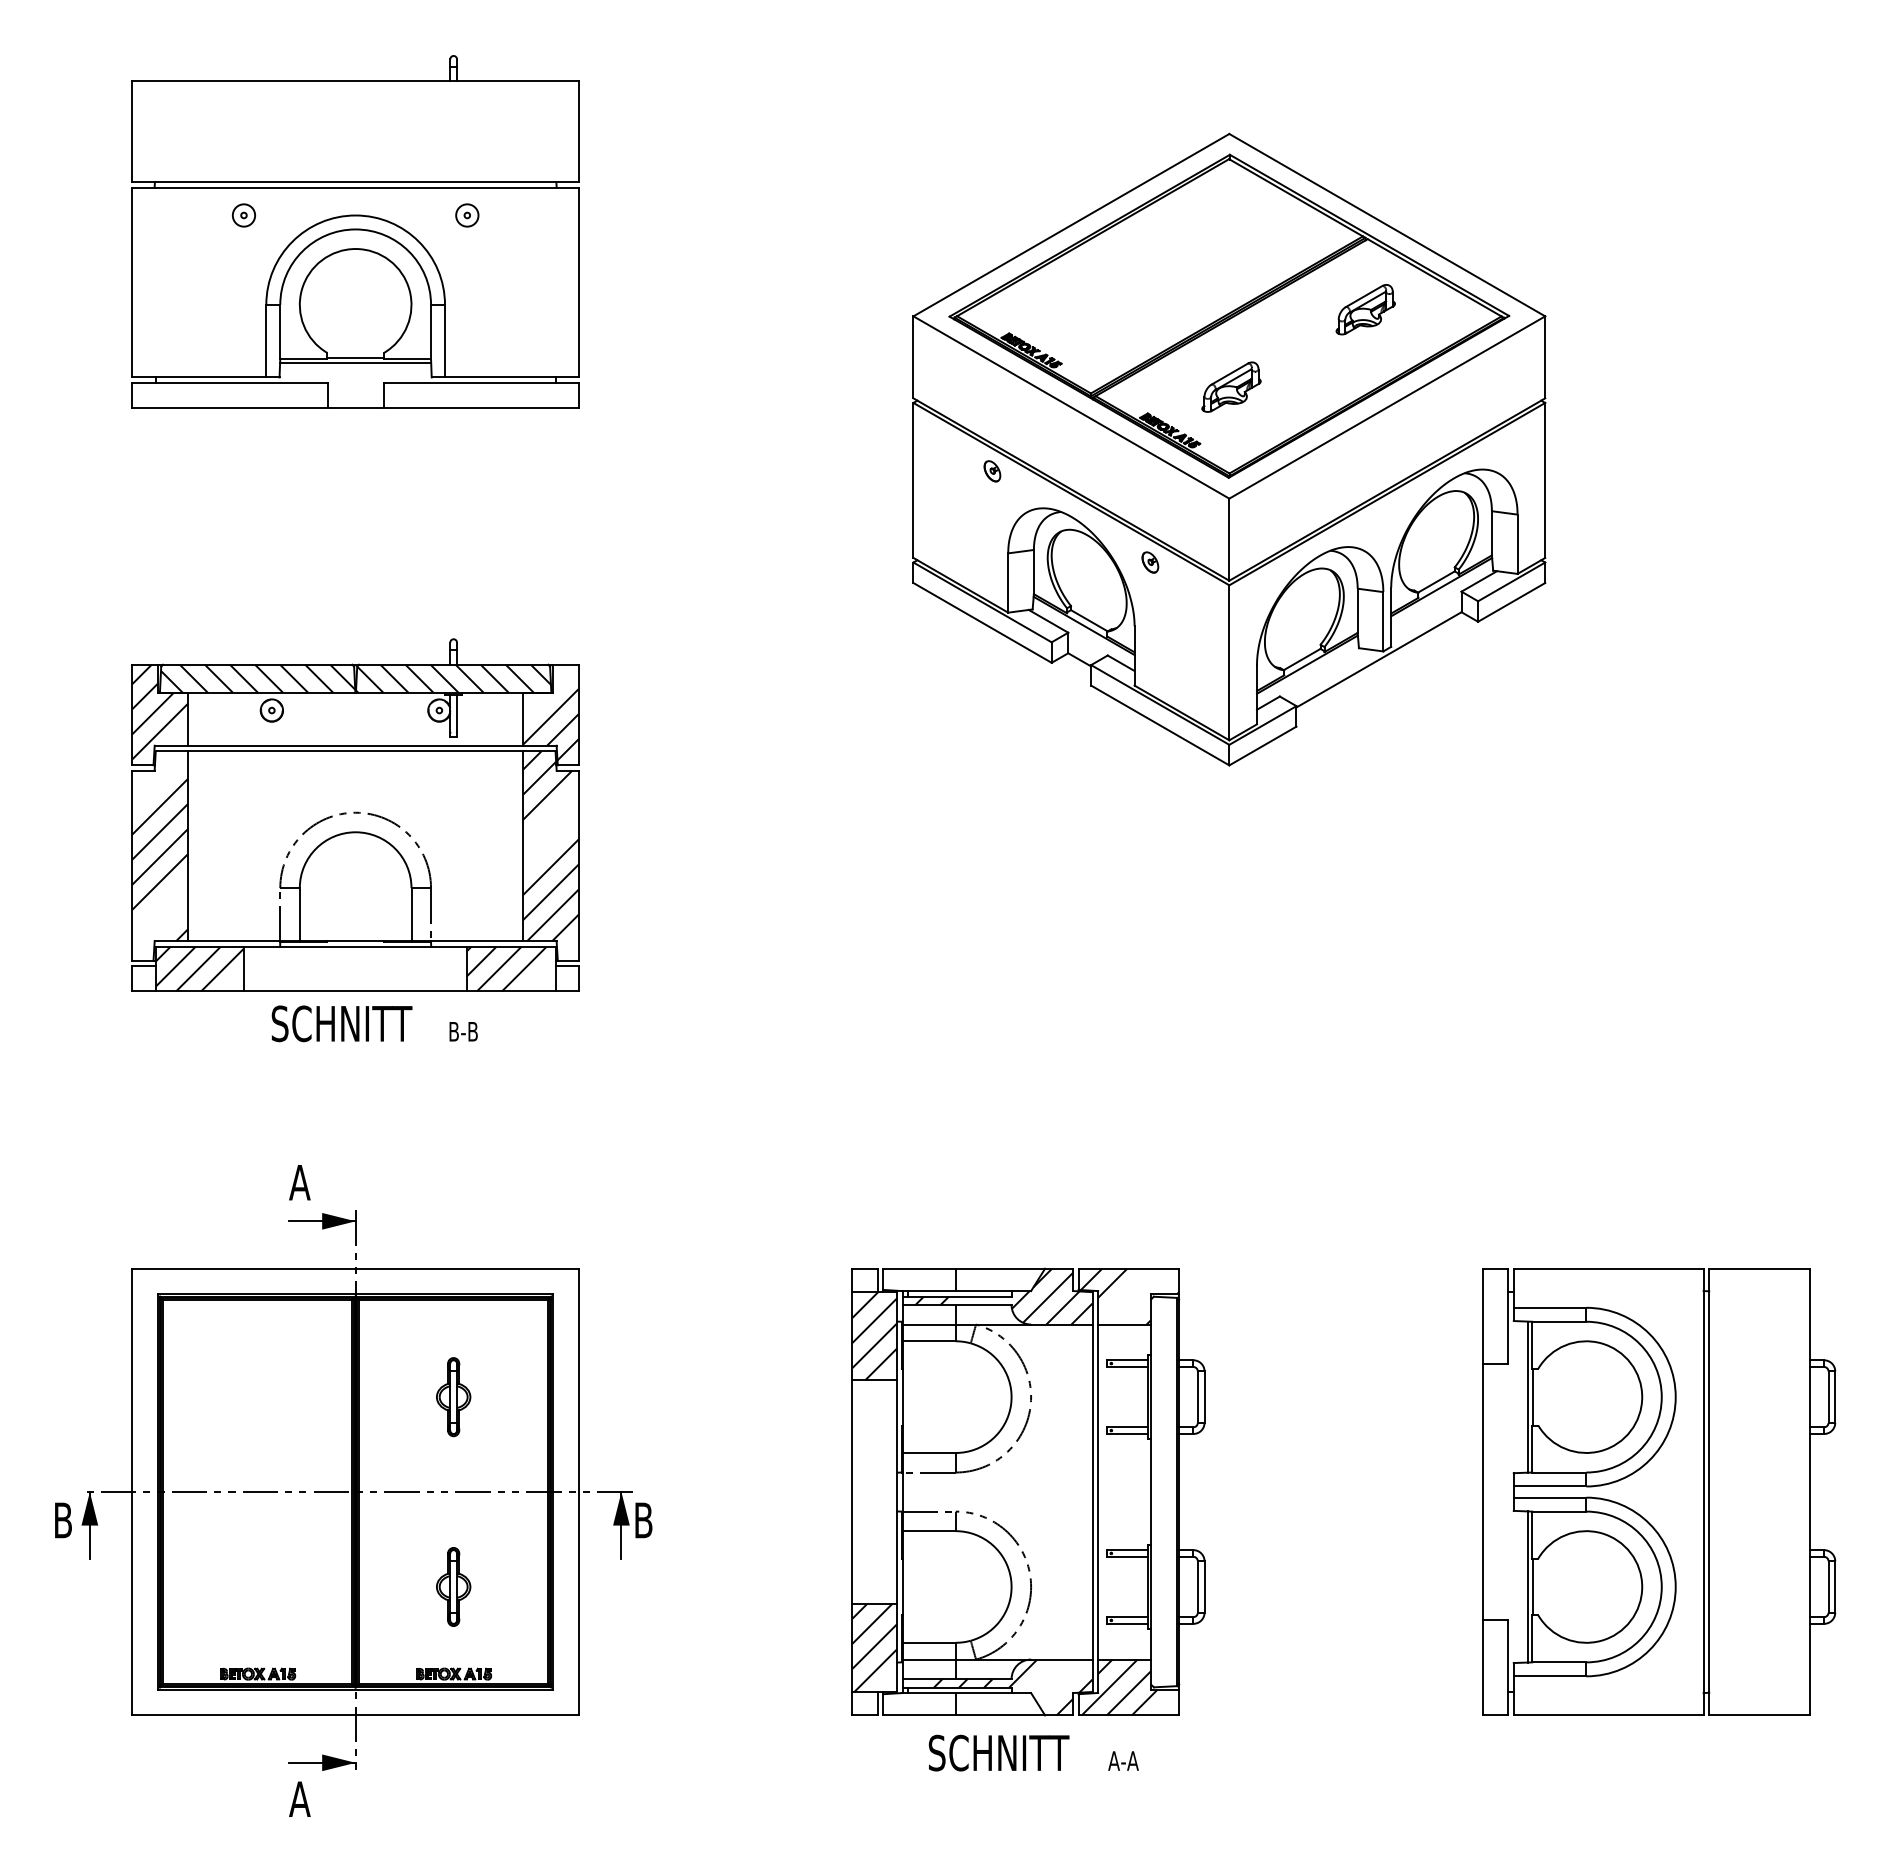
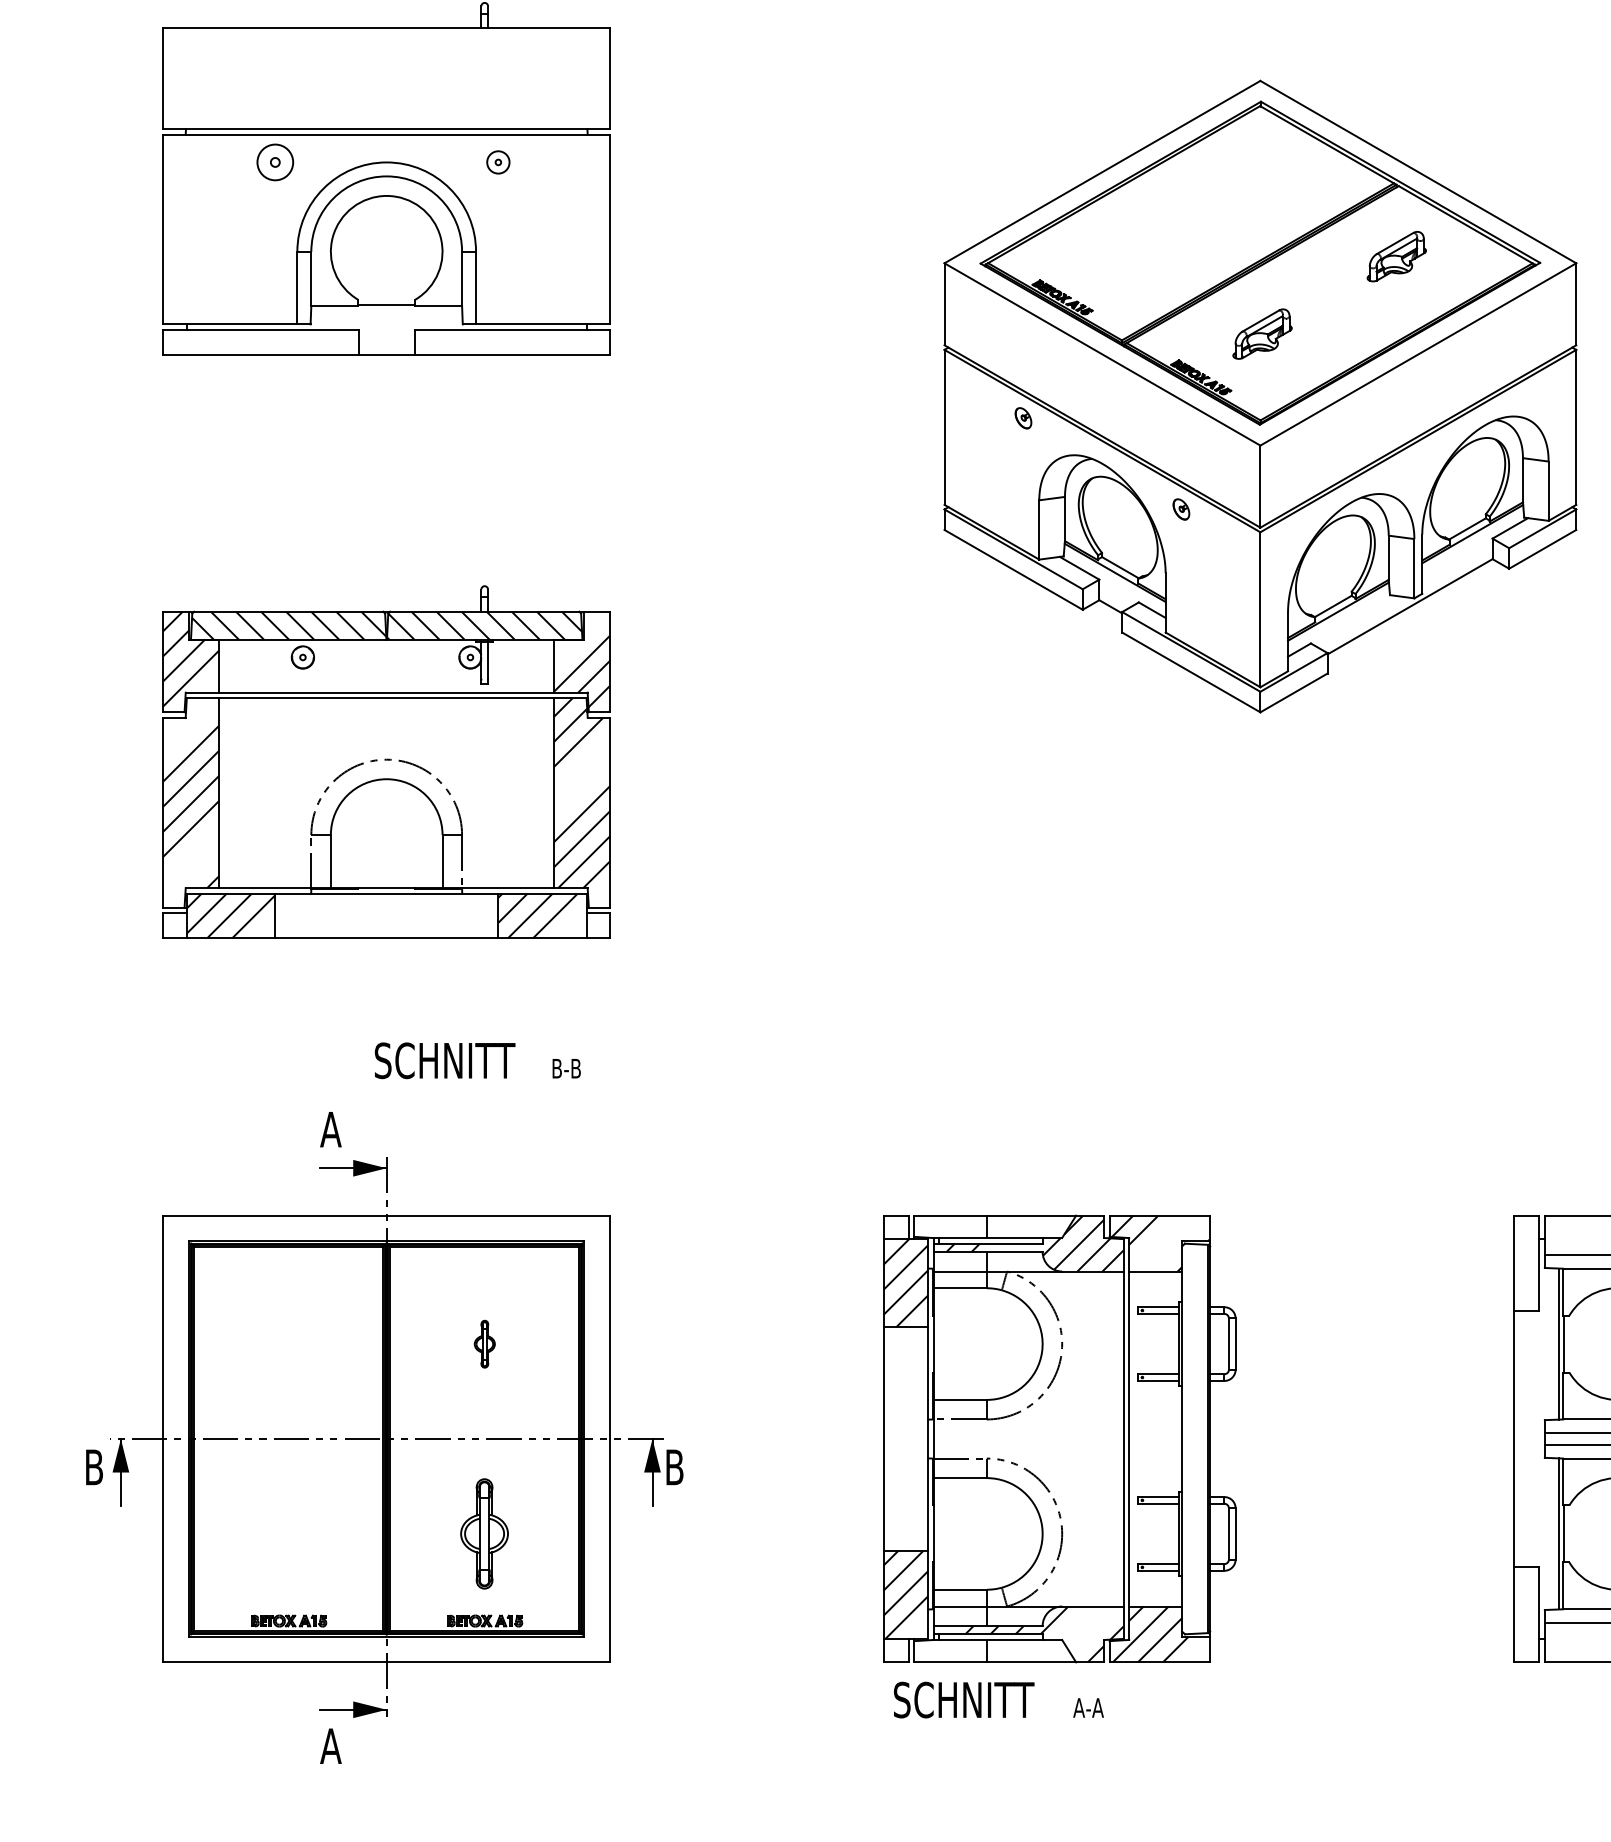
part: (243, 215) -> (274, 162), size x1.6
line: (355, 363) -> (386, 310), removed
text: (374, 1023) -> (477, 1060), moved
part: (453, 1397) -> (484, 1344), size x0.6
part: (453, 1586) -> (484, 1533), size x1.4
text: (1033, 1752) -> (998, 1699), moved

